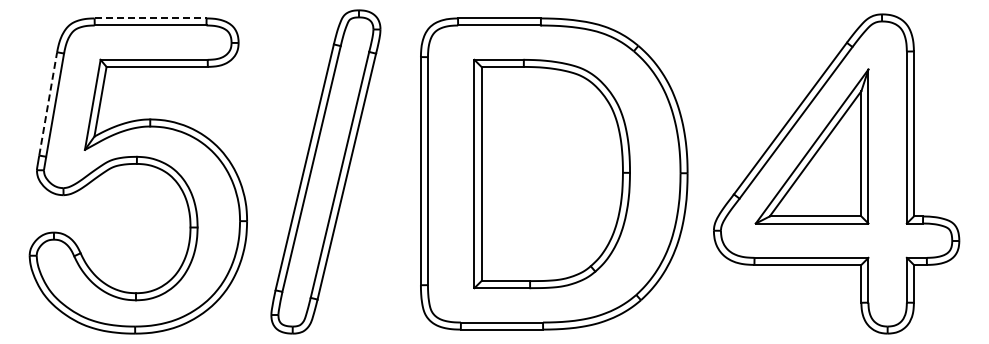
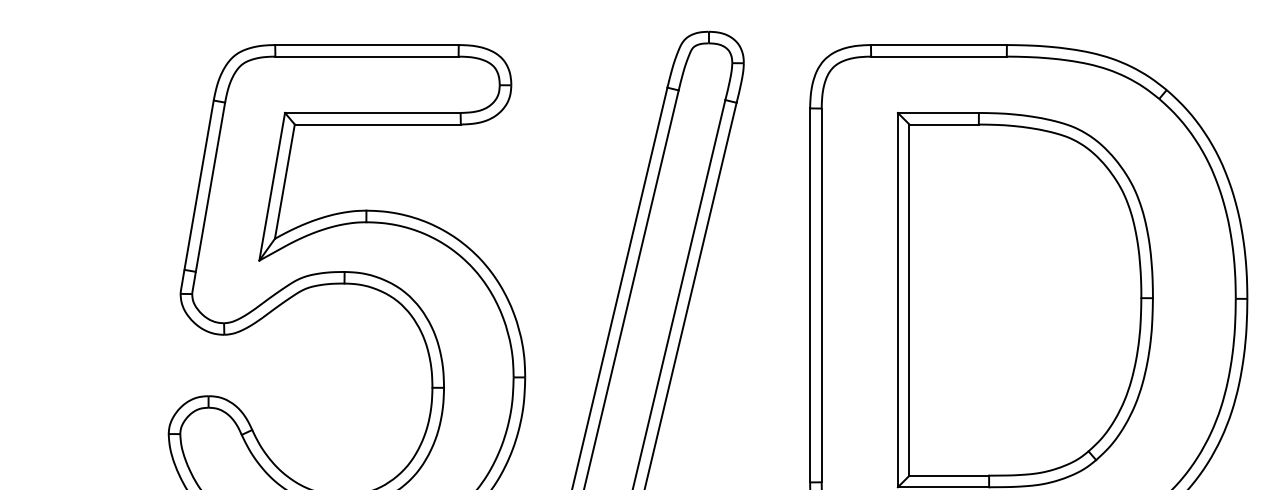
line: (150, 18) -> (366, 45), dashed -> solid
line: (48, 103) -> (199, 184), dashed -> solid

